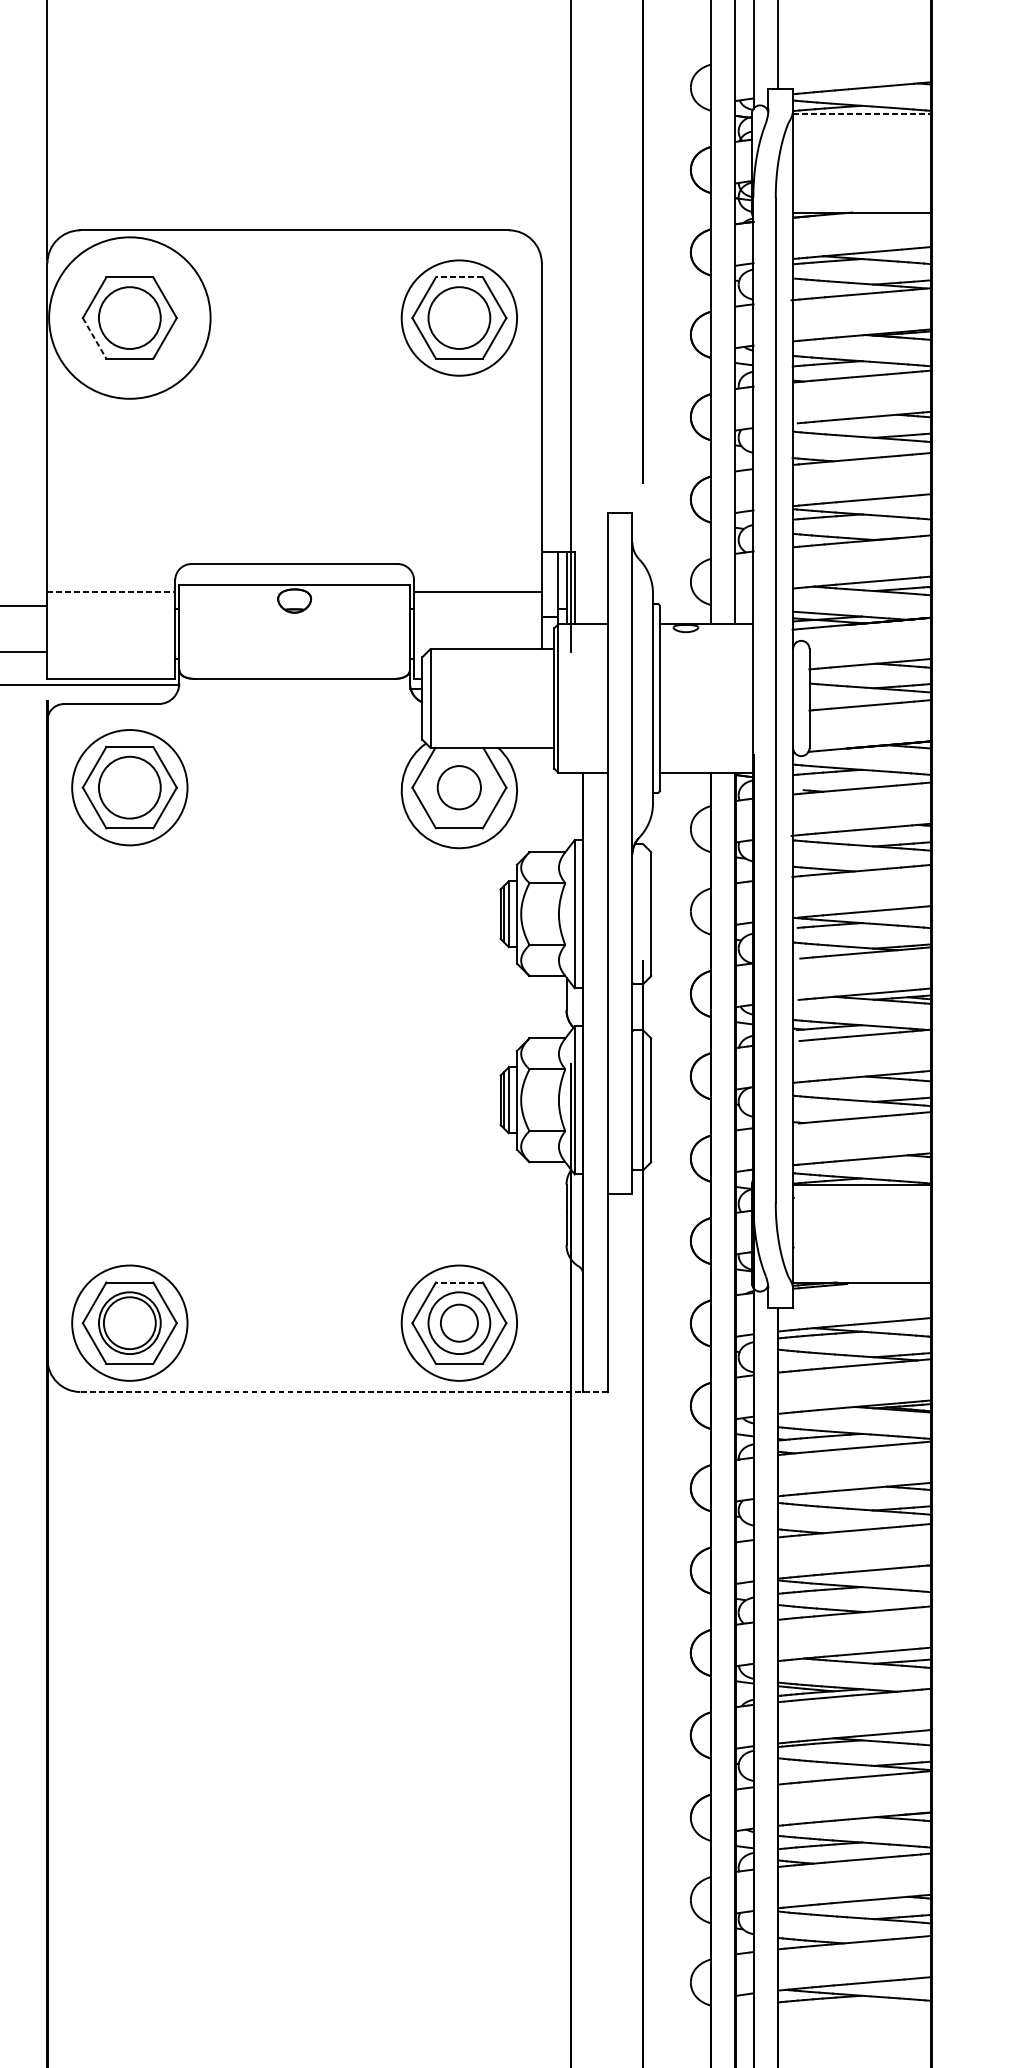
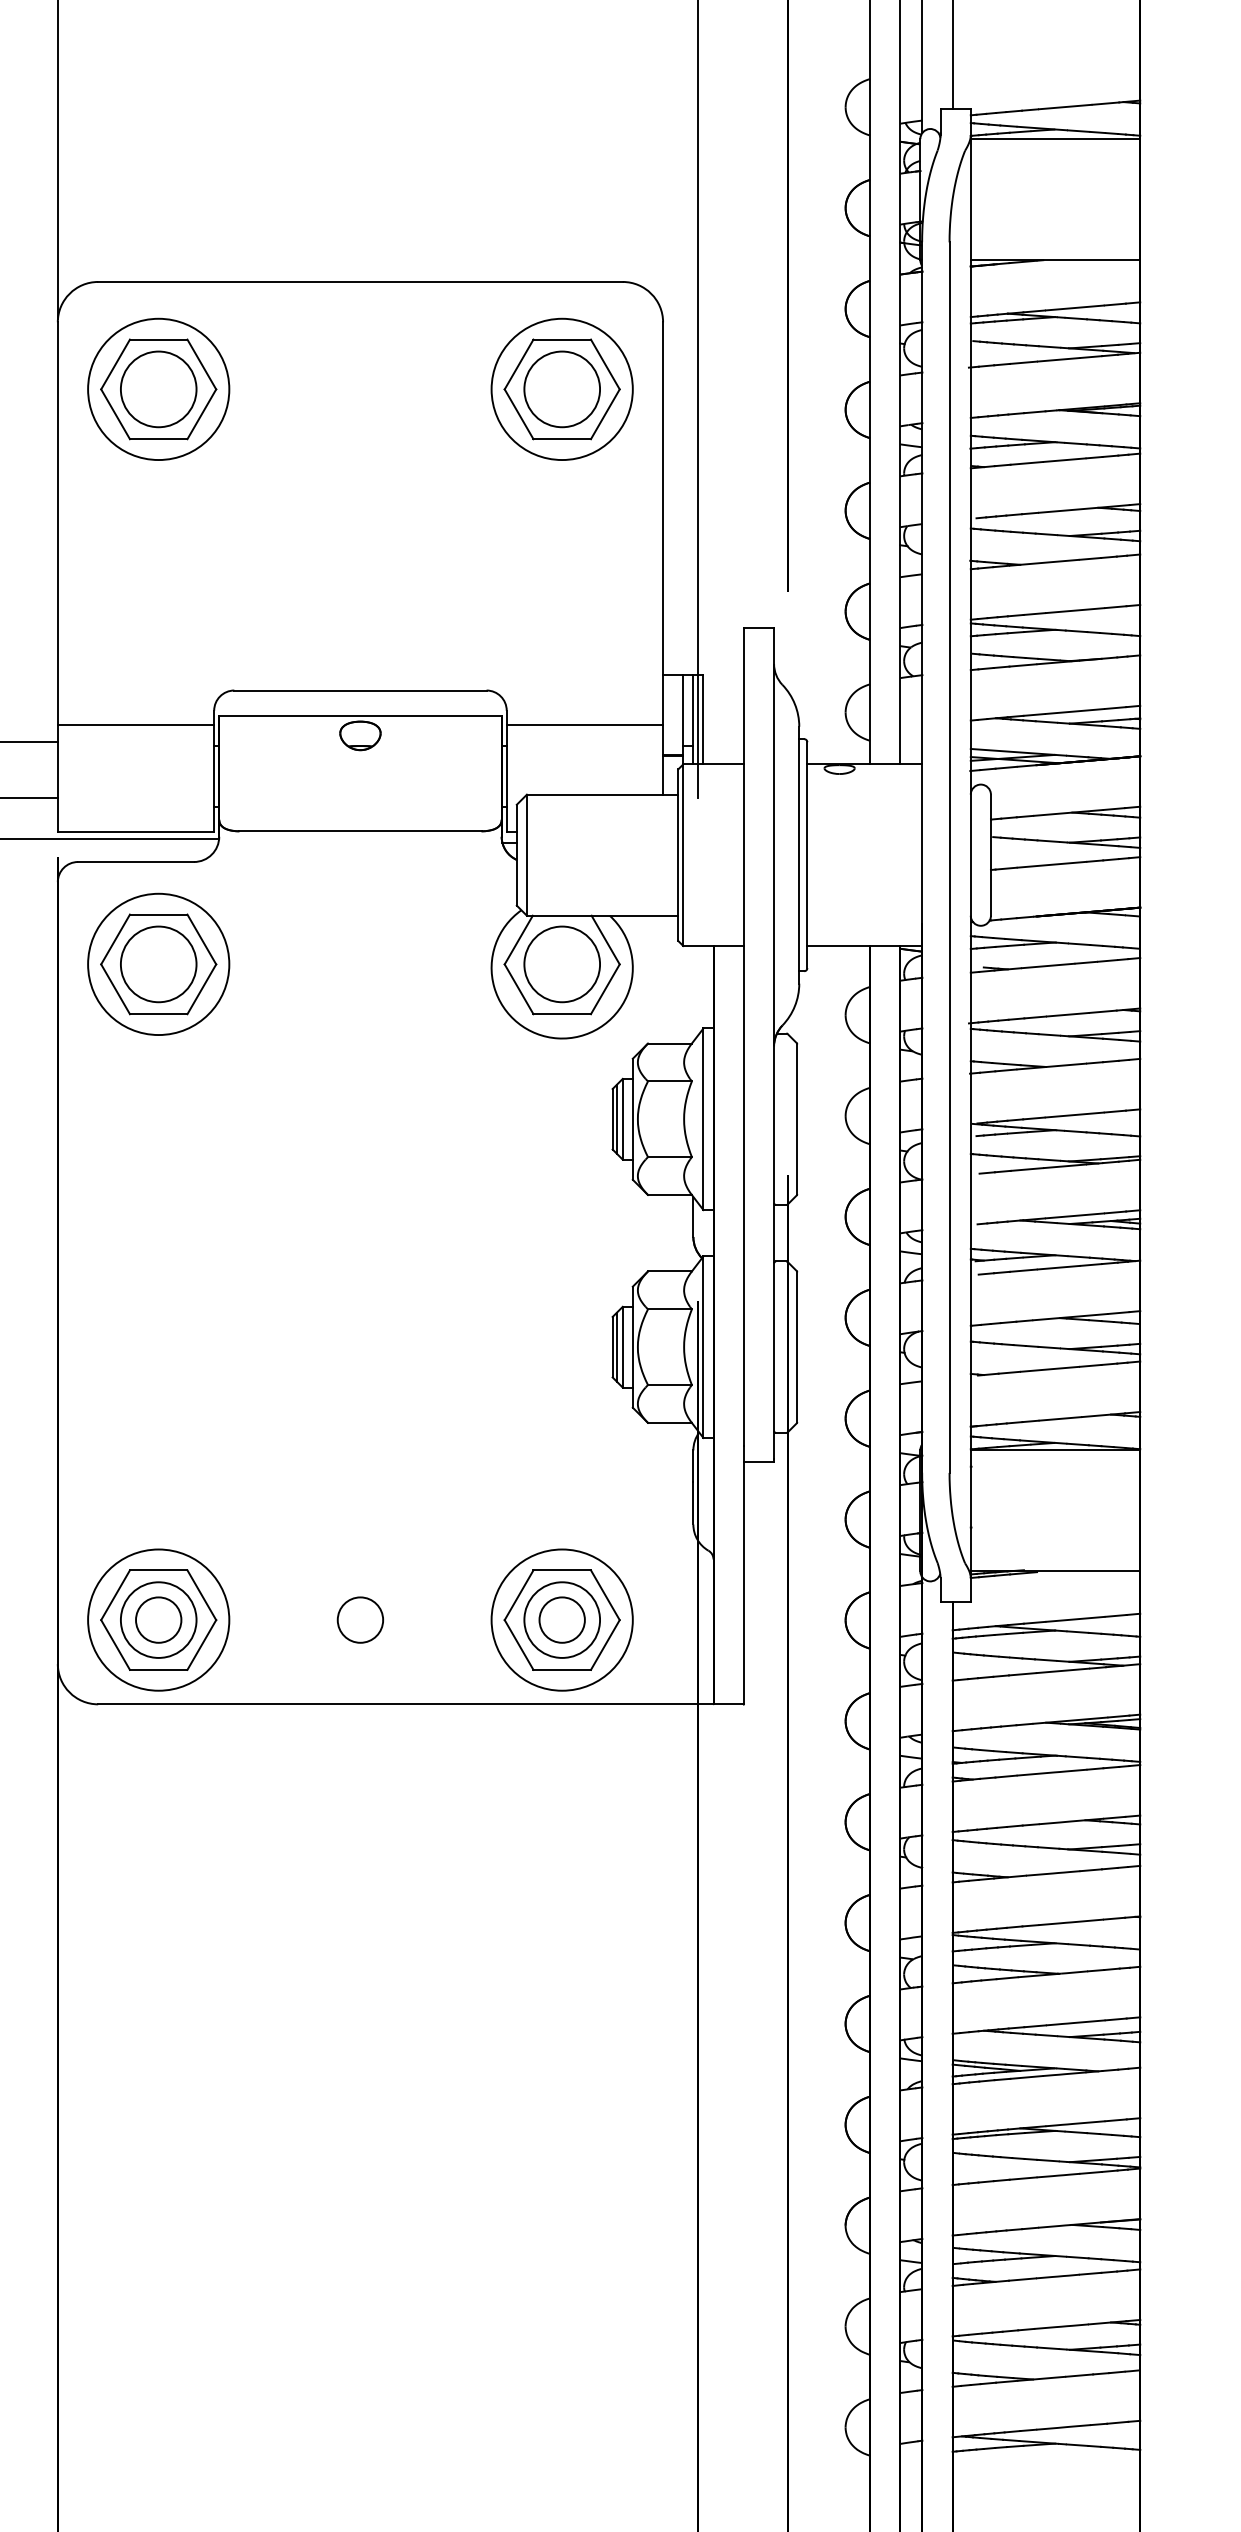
line: (862, 113) -> (1055, 139), dashed -> solid
line: (459, 277) -> (562, 339), dashed -> solid
circle: (129, 318) -> (158, 389), size x0.71
line: (94, 338) -> (115, 414), dashed -> solid
line: (111, 591) -> (136, 724), dashed -> solid
circle: (458, 787) -> (561, 964), size x1.43
line: (459, 1282) -> (562, 1570), dashed -> solid
circle: (129, 1322) -> (158, 1619), size x0.71
circle: (293, 1322) -> (359, 1619), added
line: (343, 1392) -> (420, 1704), dashed -> solid

